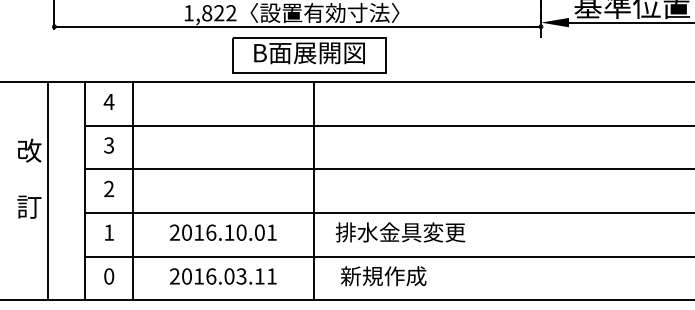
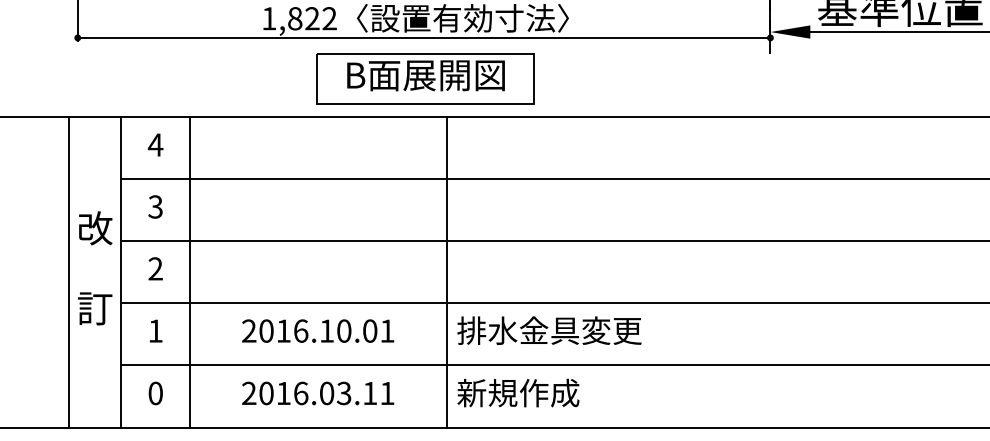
part: (309, 55) -> (425, 78), moved
text: (29, 178) -> (95, 268), moved
text: (400, 232) -> (549, 330), moved
text: (383, 275) -> (518, 392), moved

